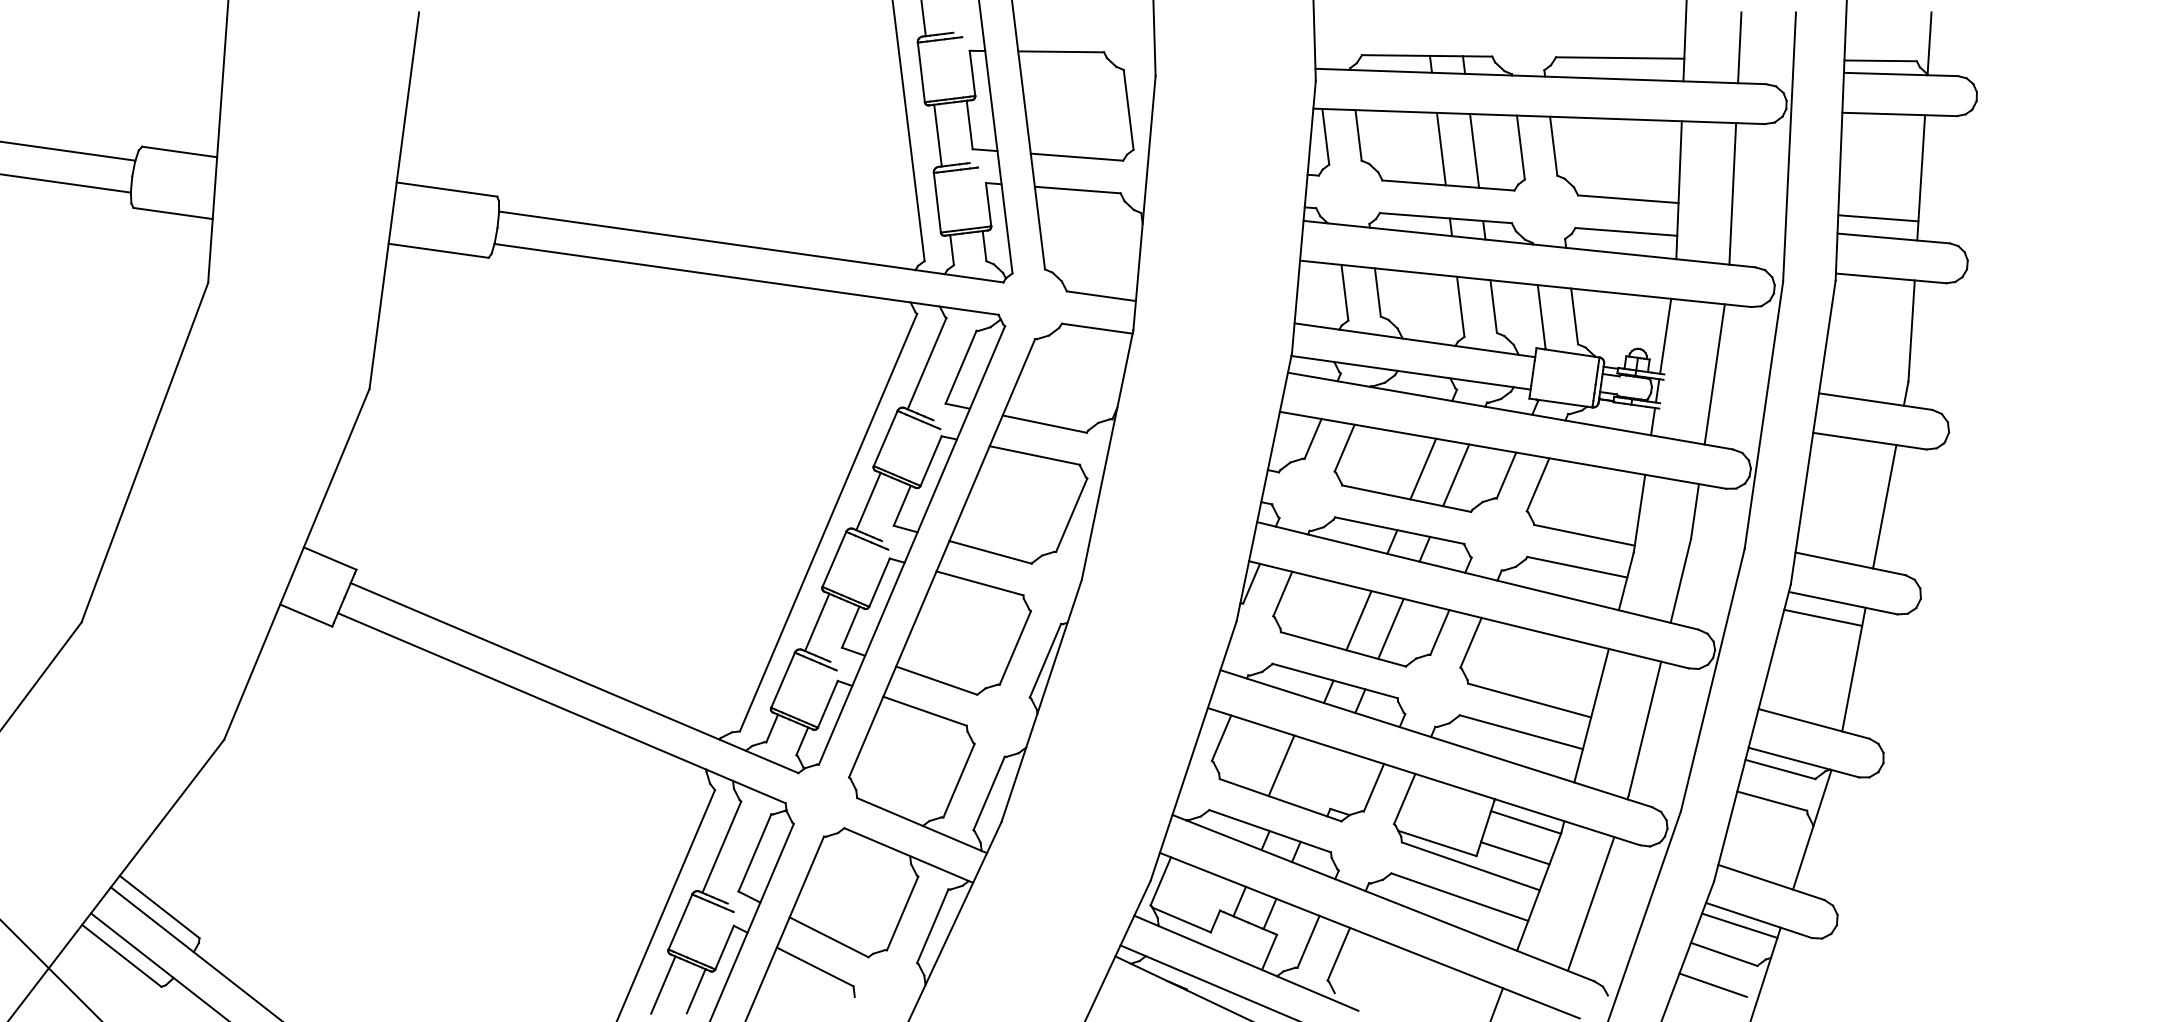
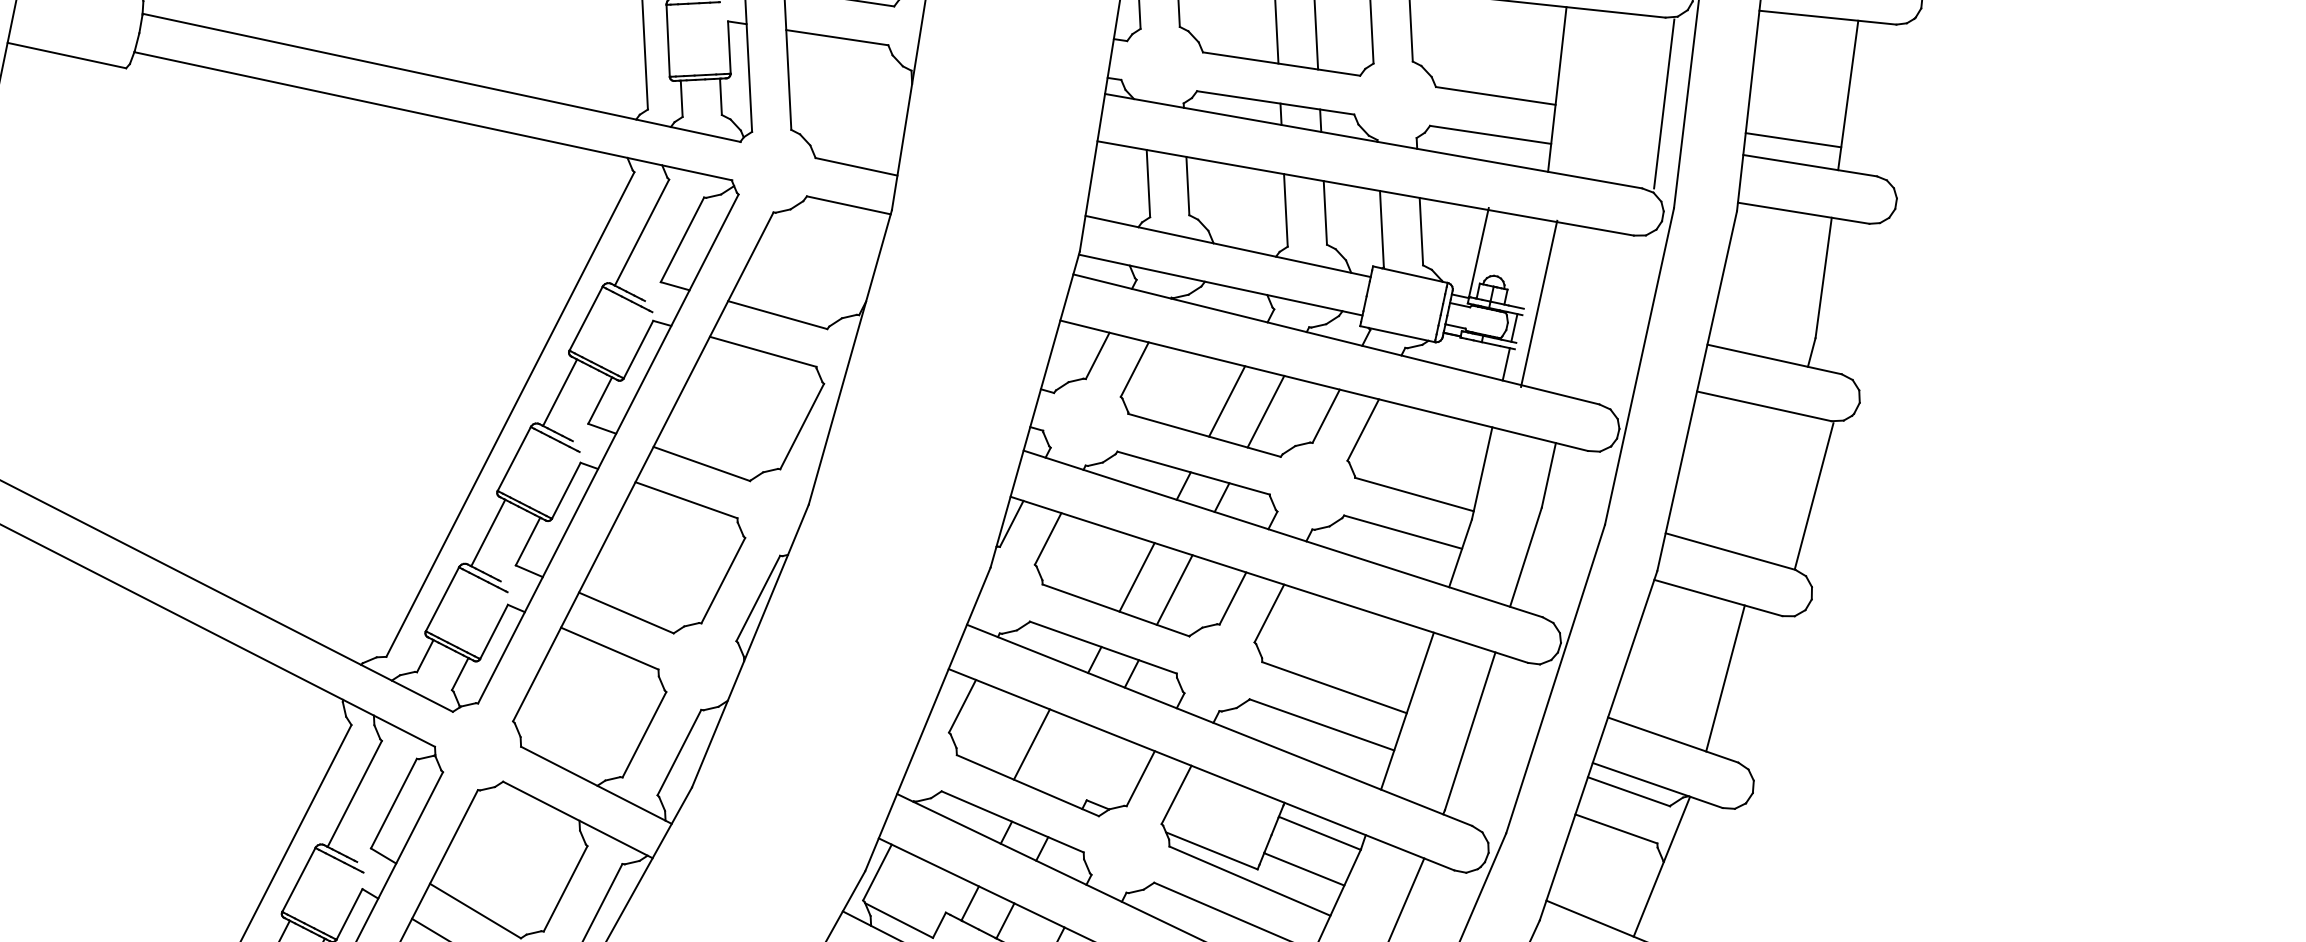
line: (1732, 193) -> (1663, 103), moved
line: (1665, 335) -> (1478, 251), moved
line: (1714, 374) -> (1538, 303), moved
line: (1884, 506) -> (1813, 495), moved
line: (1823, 617) -> (1693, 613), removed

